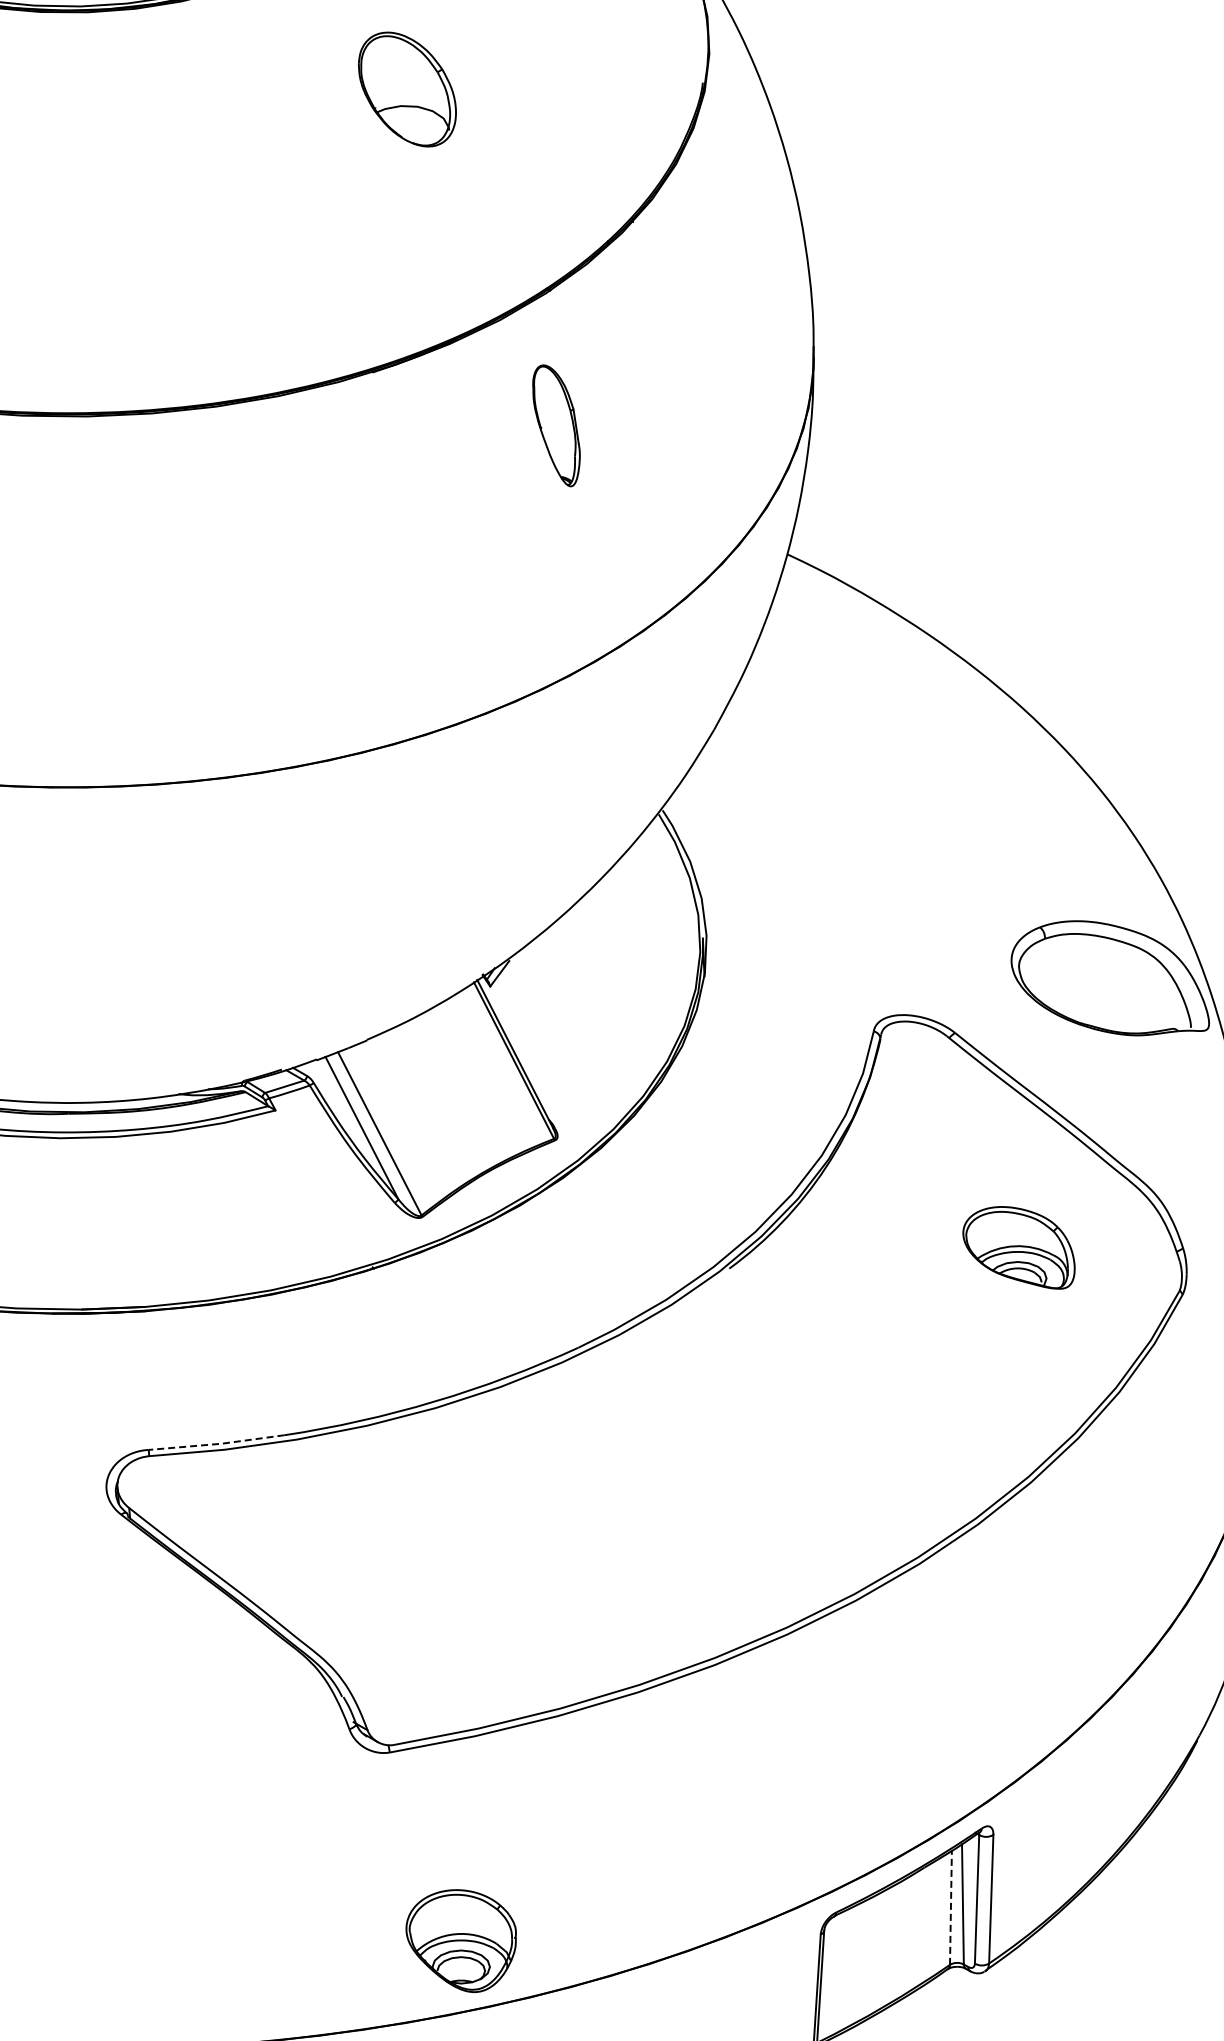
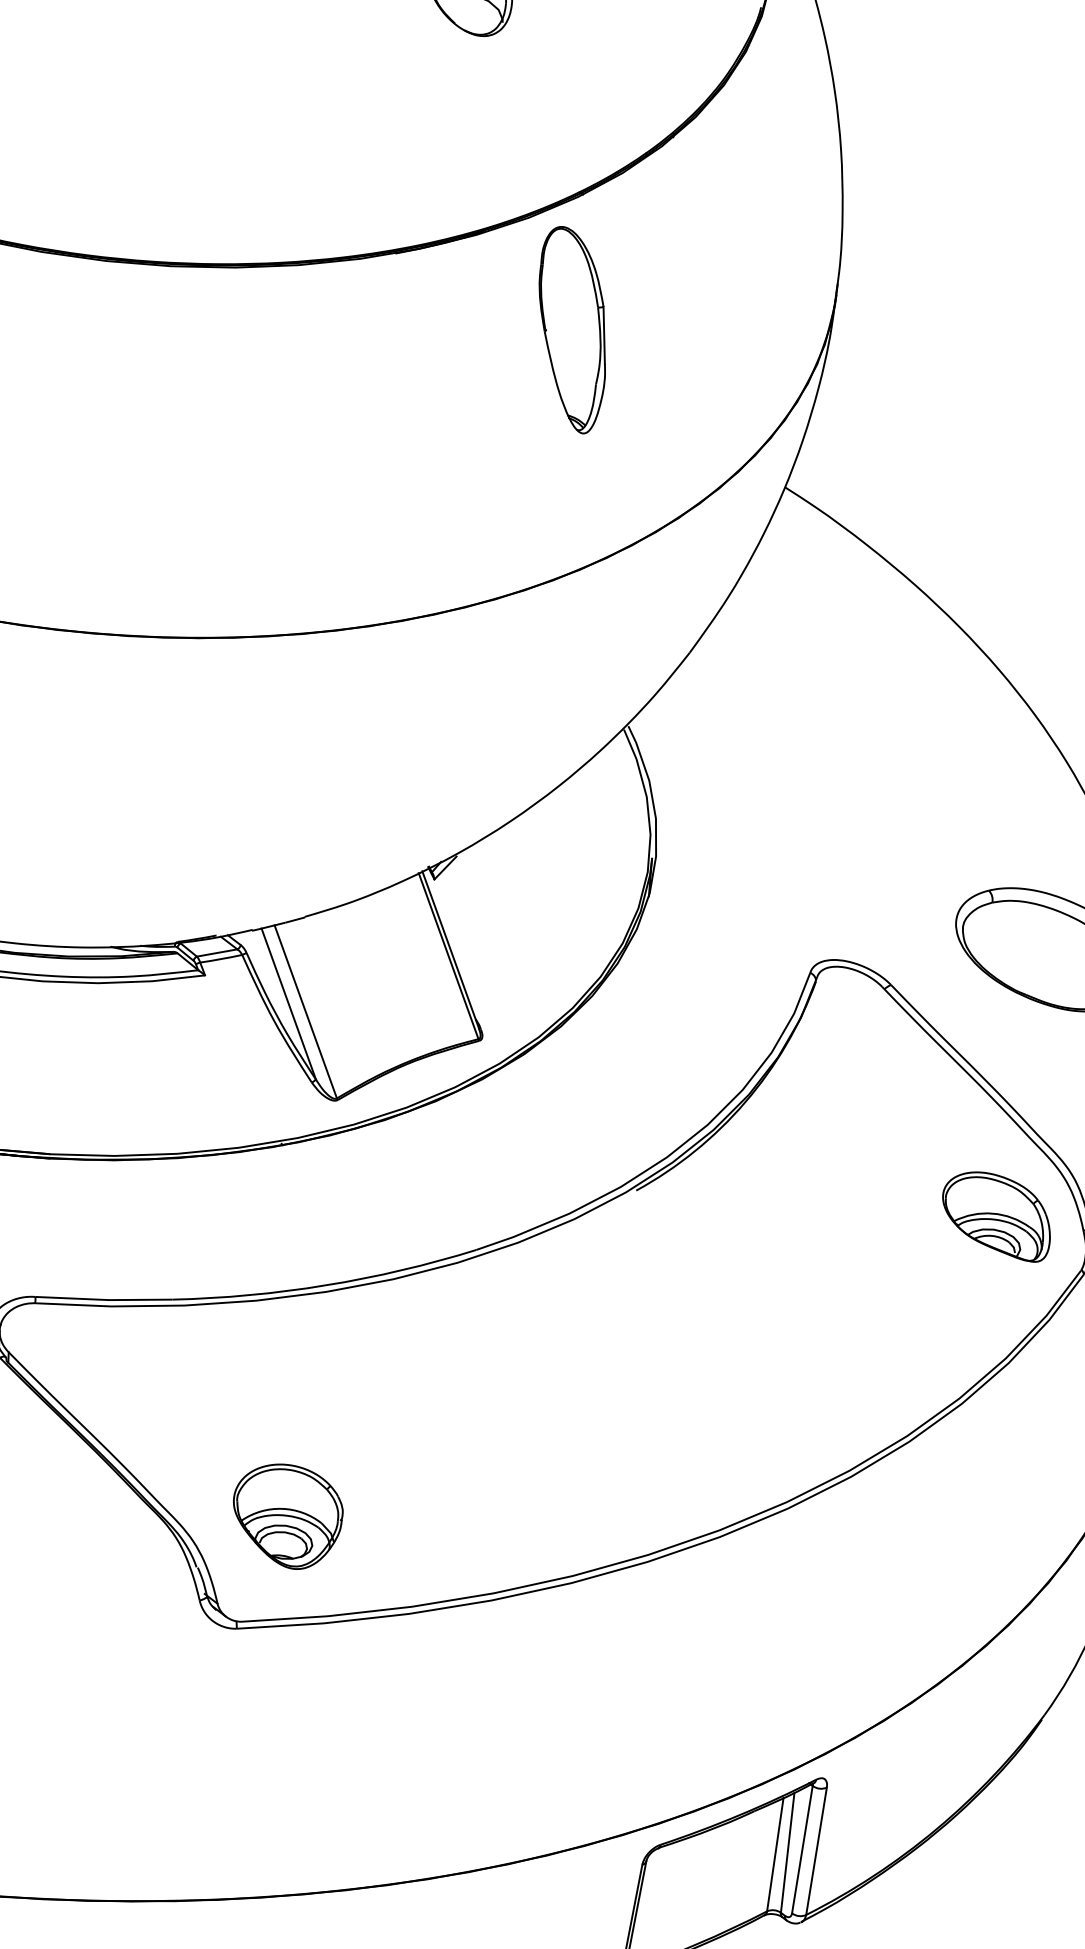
part: (556, 425) -> (571, 329), size x1.67
part: (1018, 1247) -> (996, 1215), moved
line: (216, 1444) -> (103, 1300), dashed -> solid
line: (950, 1907) -> (774, 1854), dashed -> solid
part: (460, 1940) -> (286, 1515), moved

